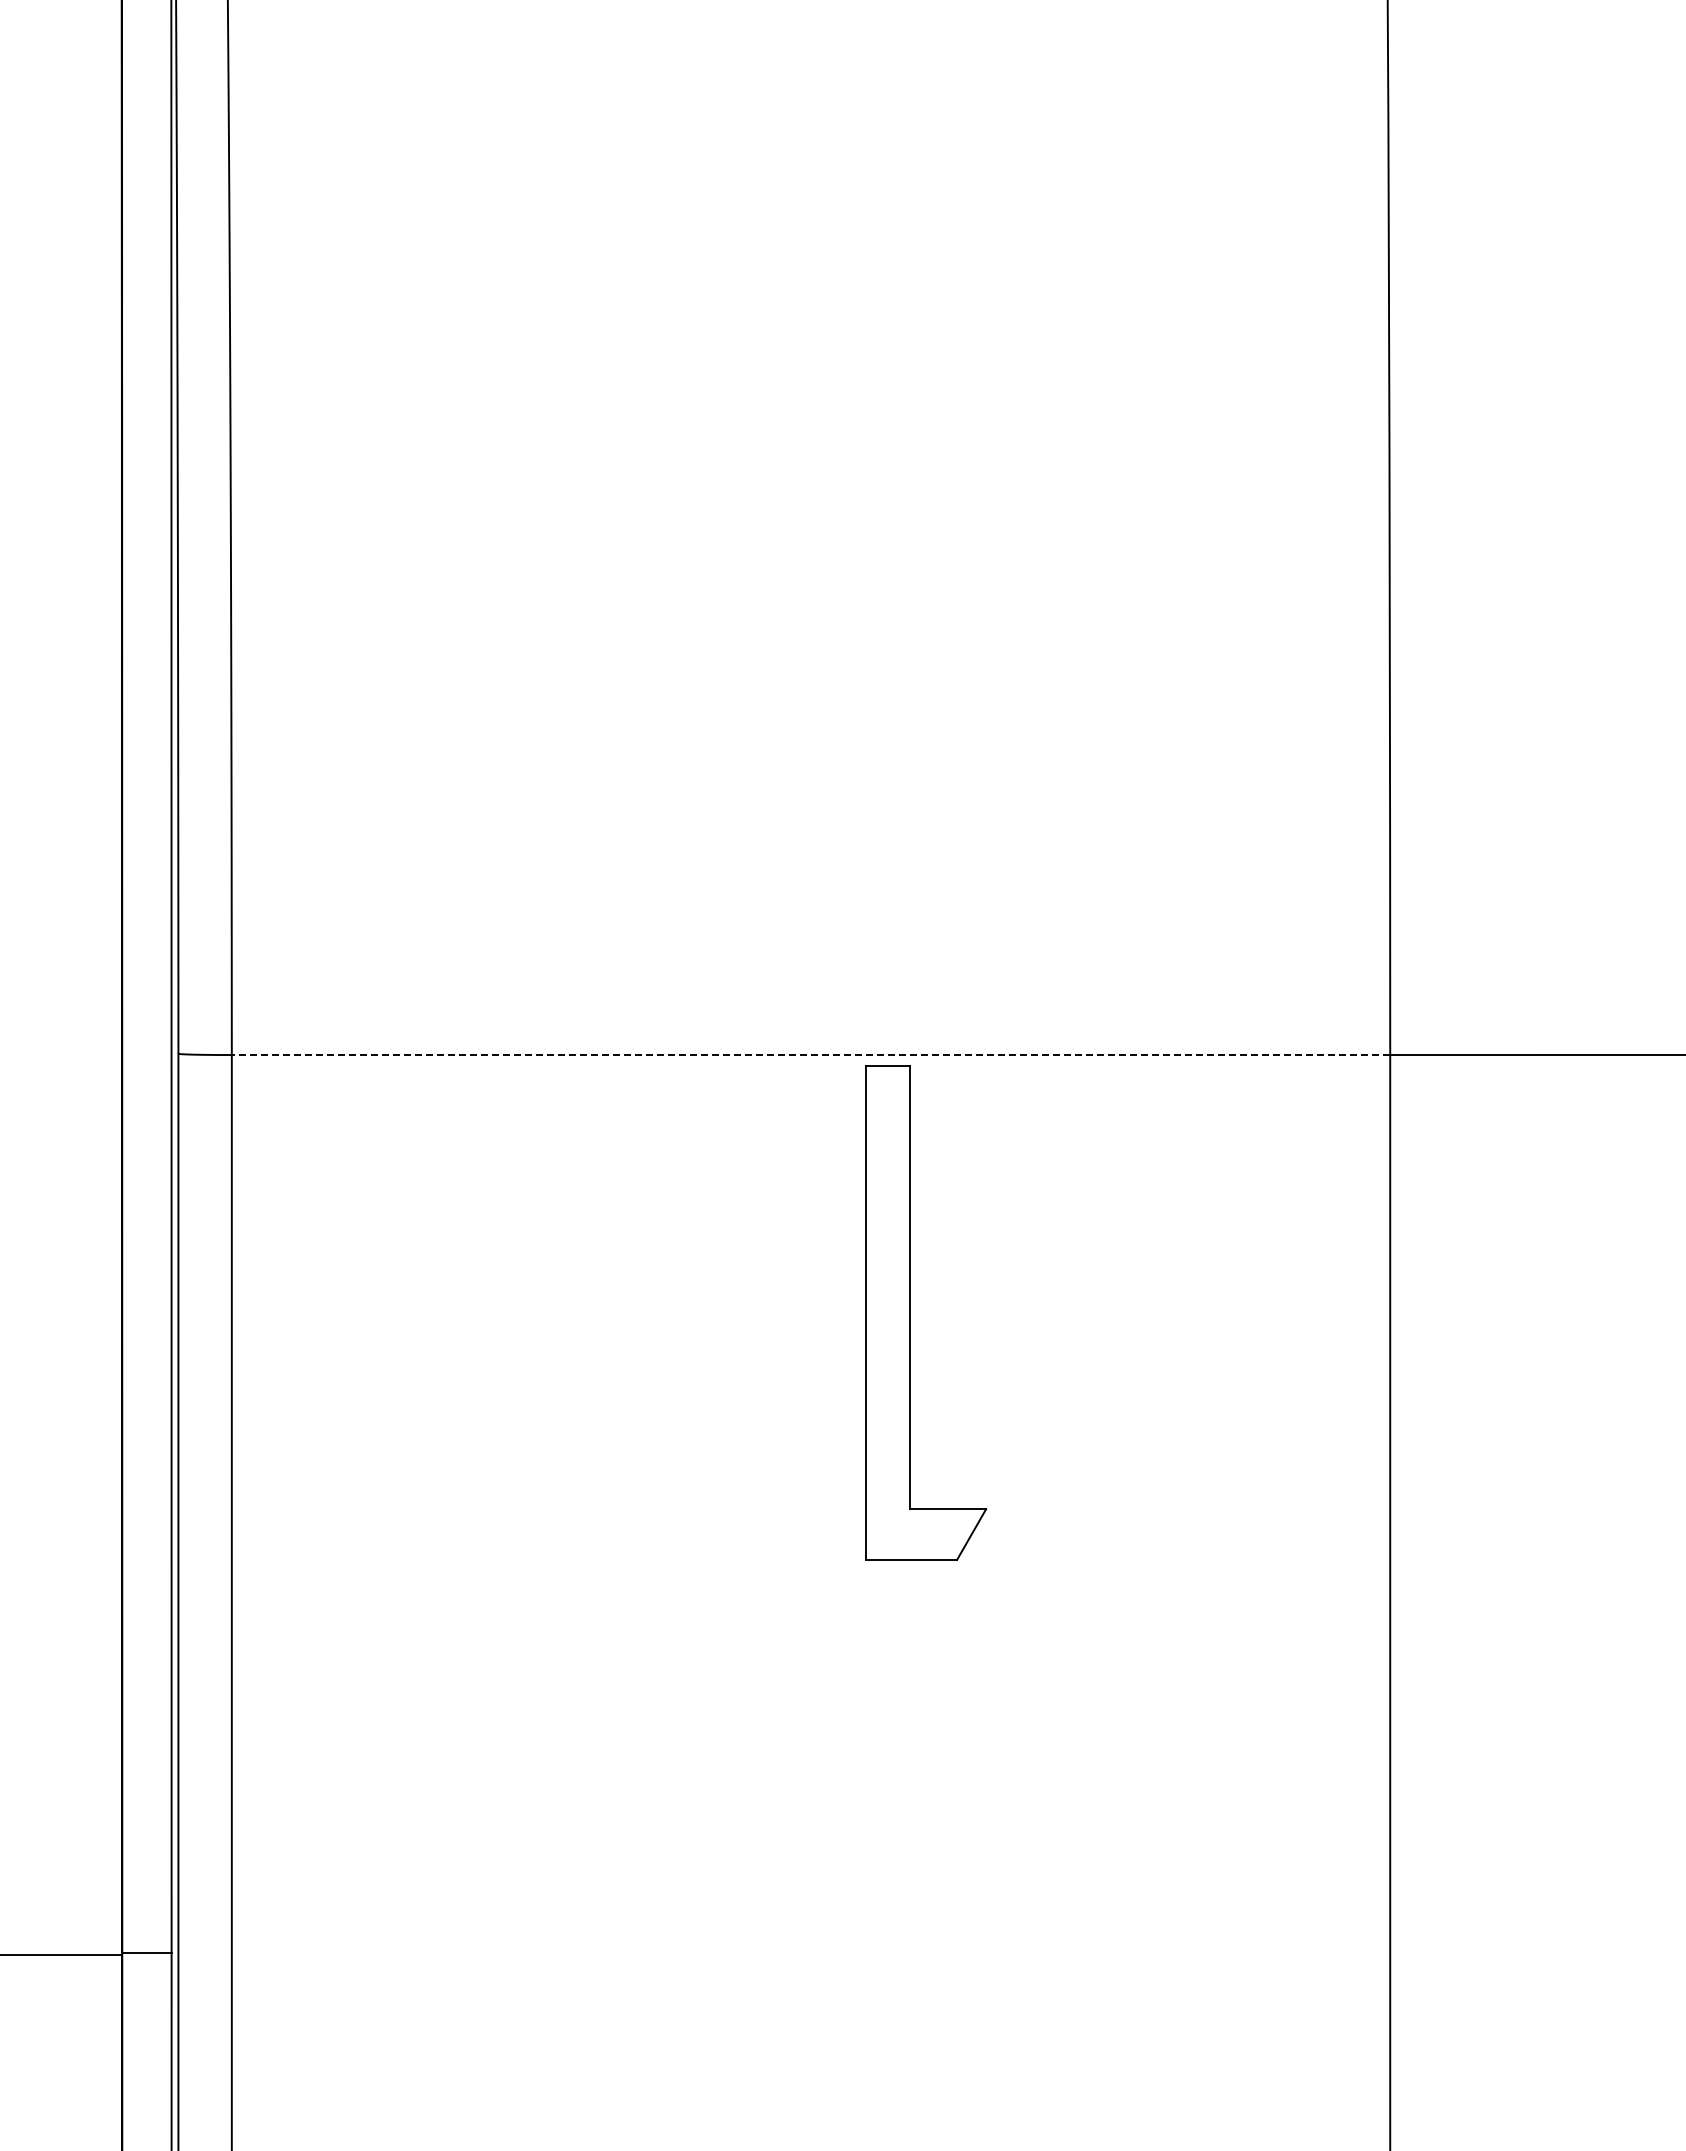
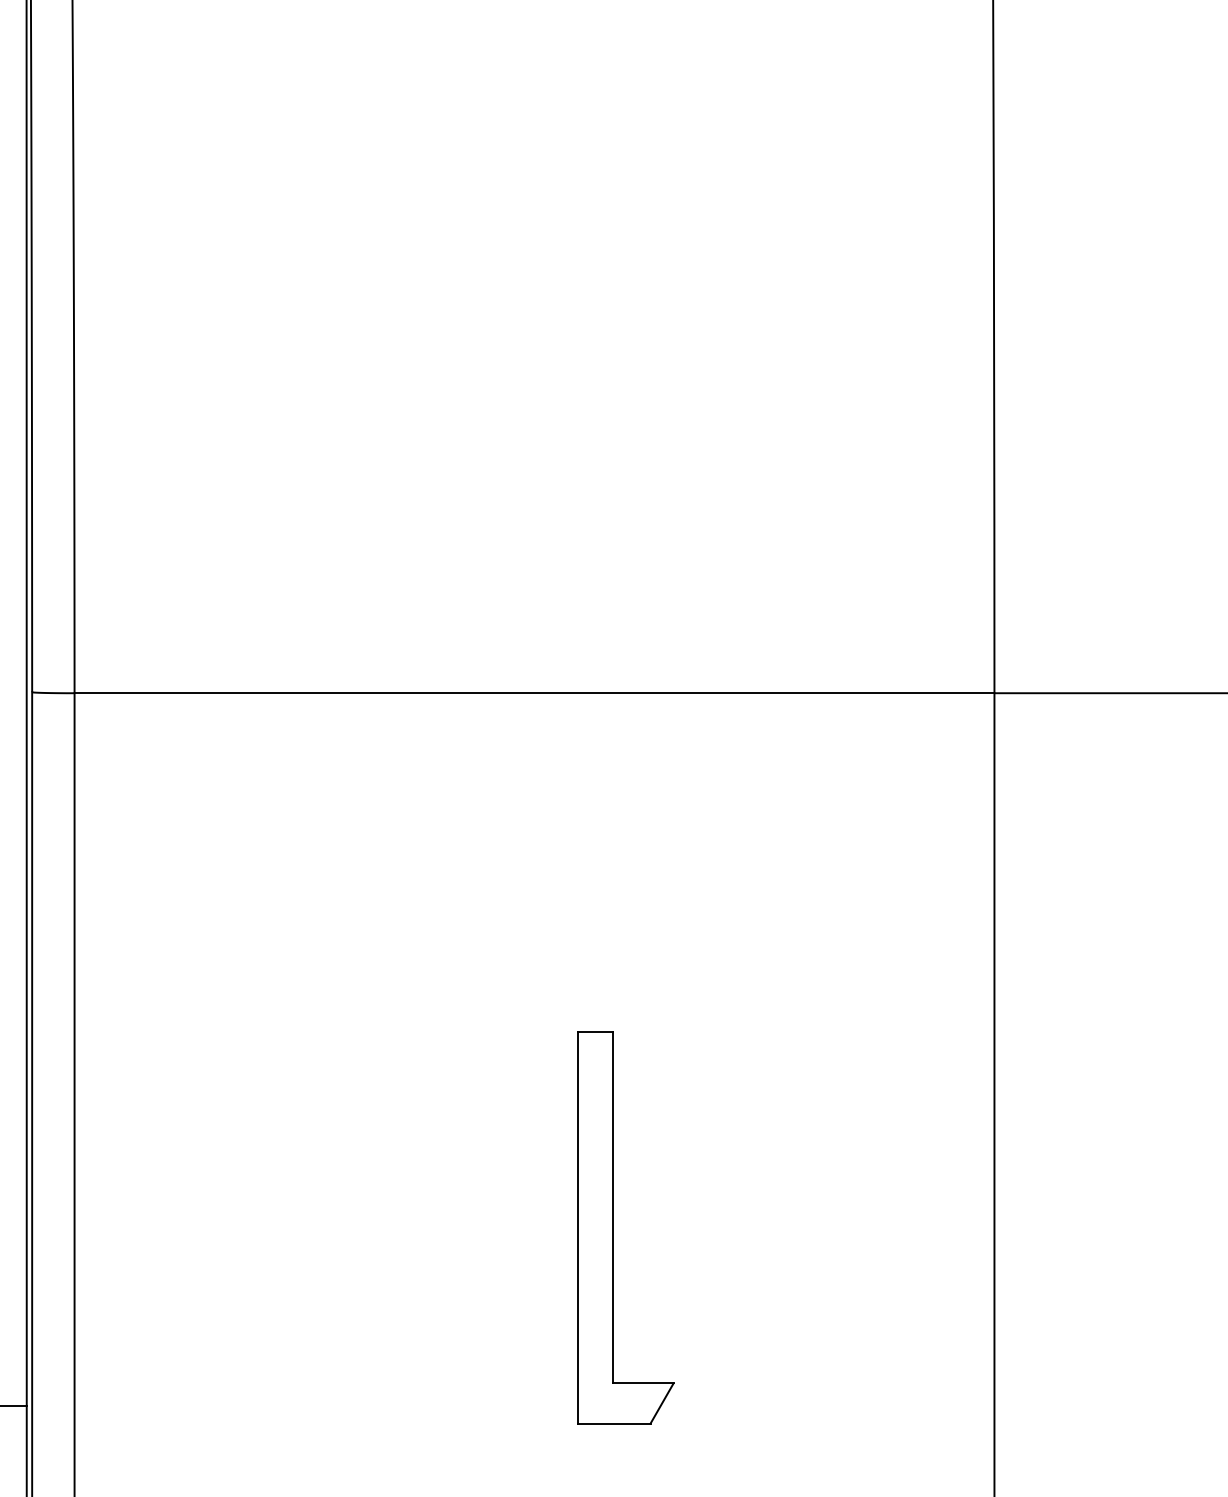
line: (810, 1055) -> (534, 693), dashed -> solid
part: (910, 1312) -> (613, 1227), moved

